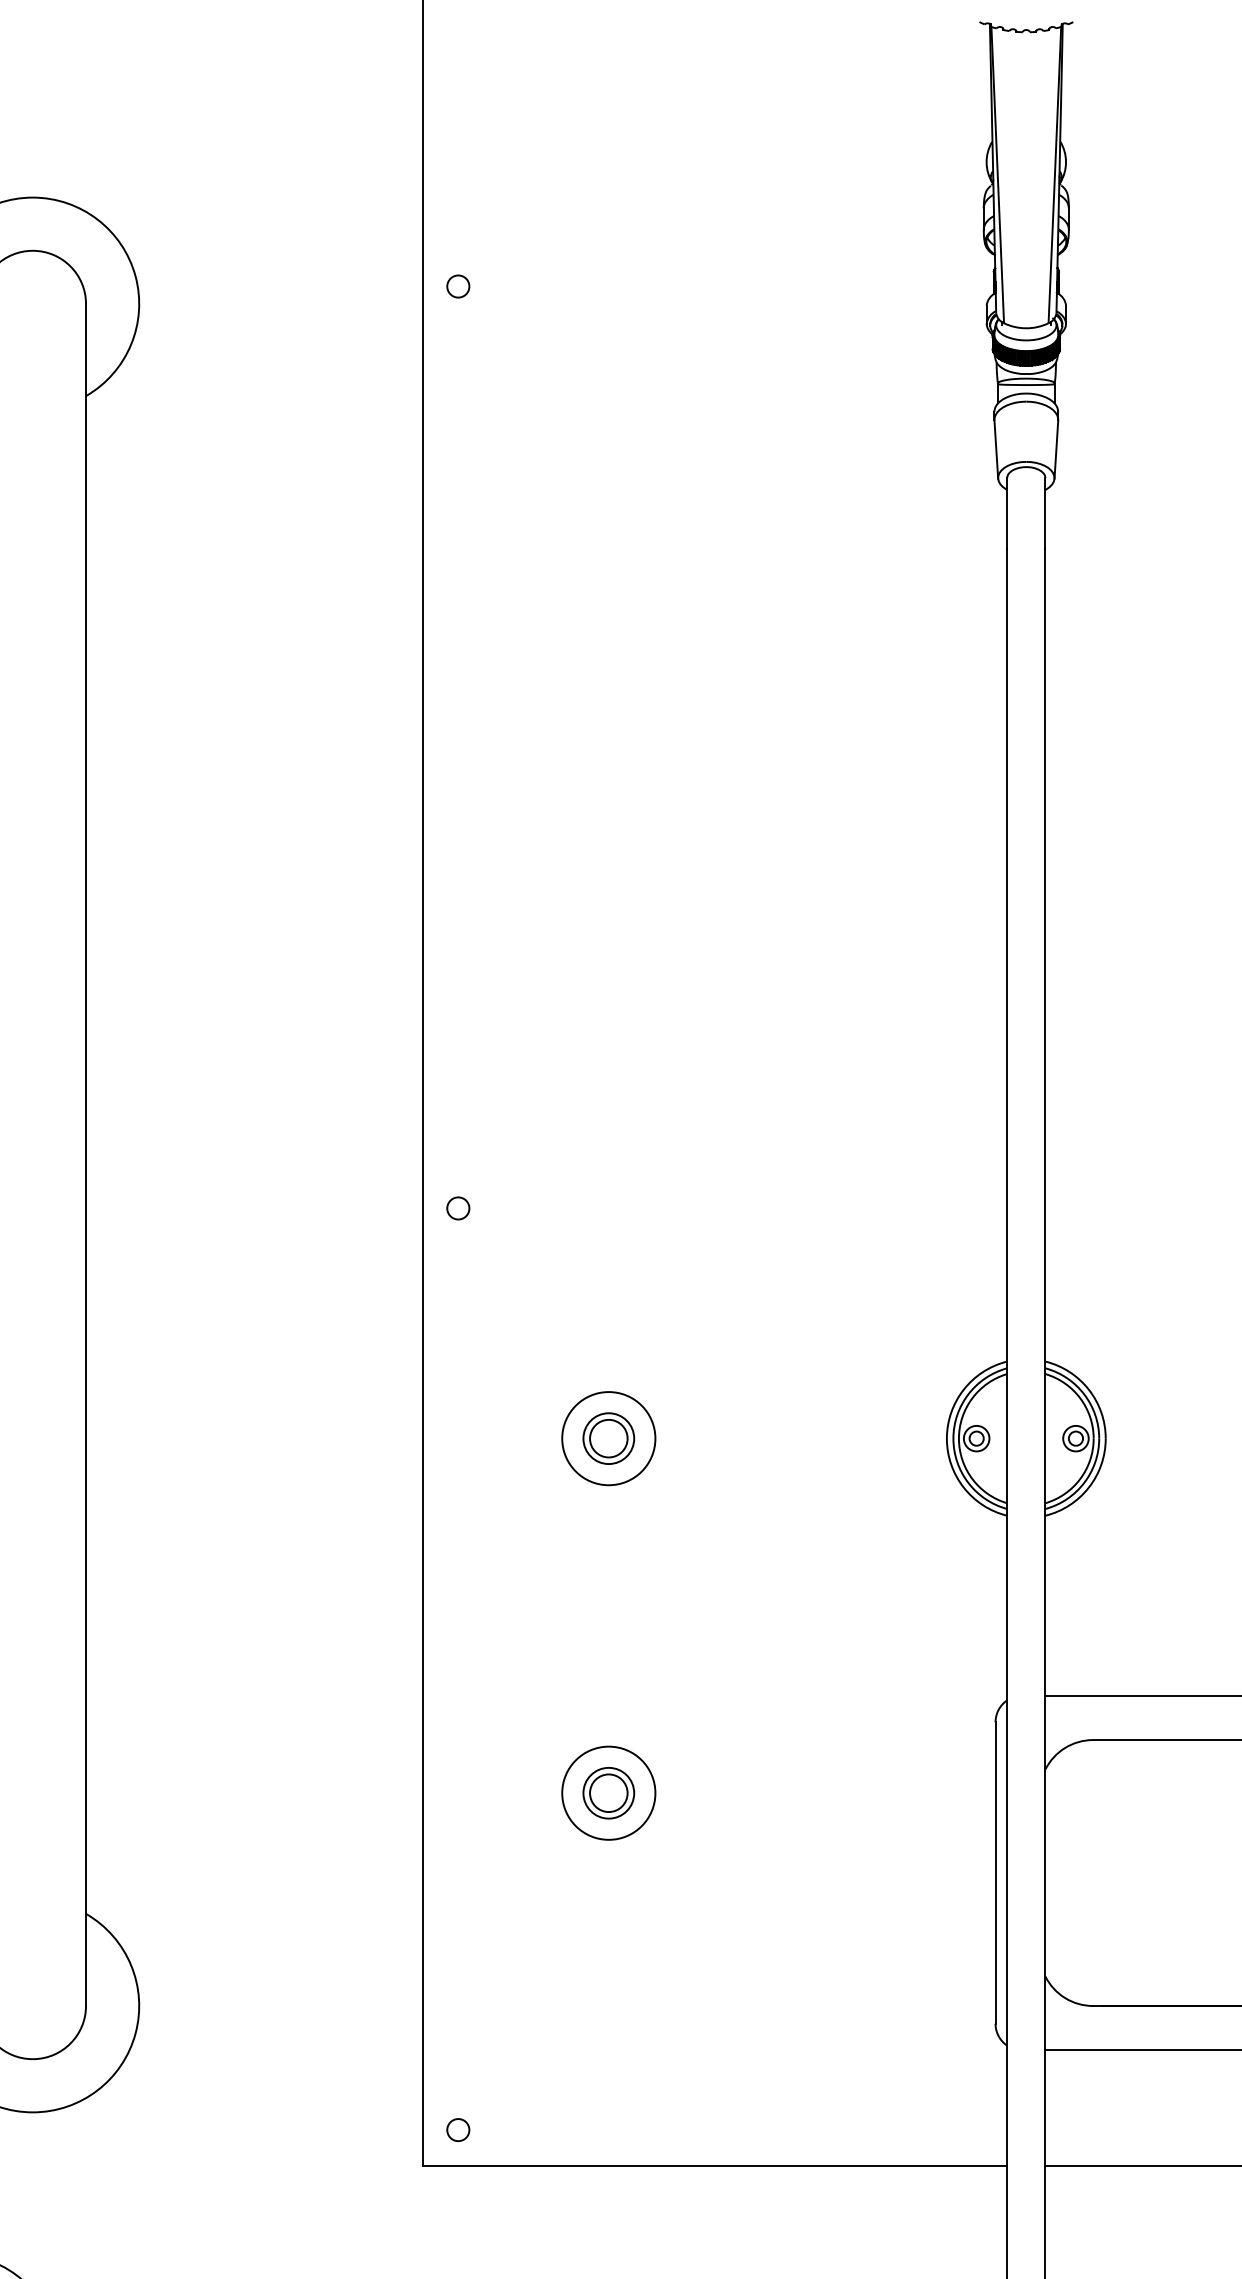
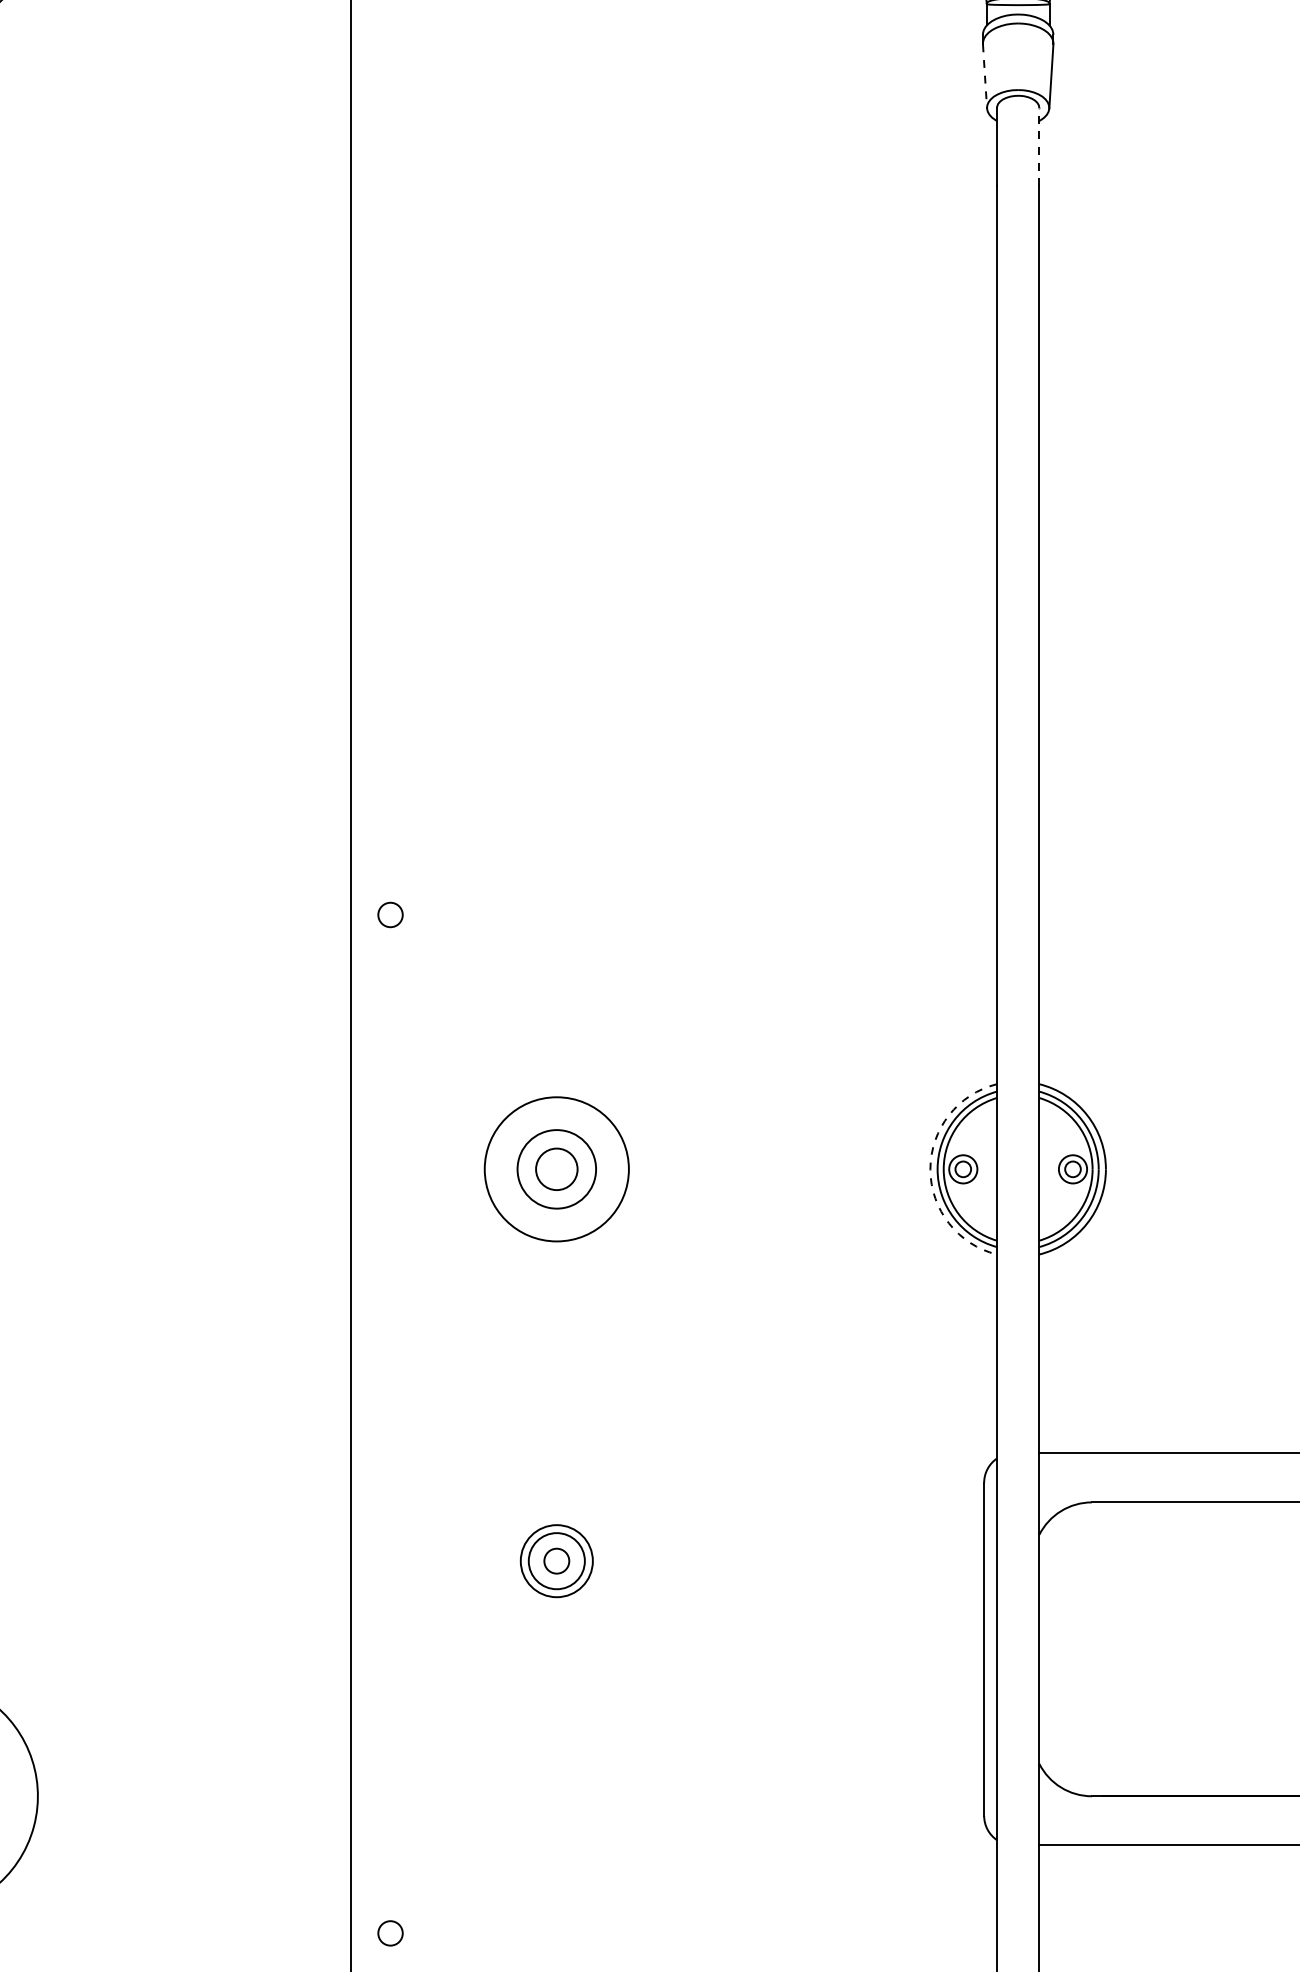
line: (996, 450) -> (985, 77), solid -> dashed
line: (1045, 513) -> (1039, 147), solid -> dashed
circle: (608, 1438) -> (556, 1169), size x1.4
circle: (608, 1438) -> (556, 1169), size x1.4
arc: (946, 1438) -> (929, 1169), solid -> dashed
circle: (608, 1792) -> (556, 1560), size x0.7
circle: (608, 1793) -> (556, 1561), size x0.6

